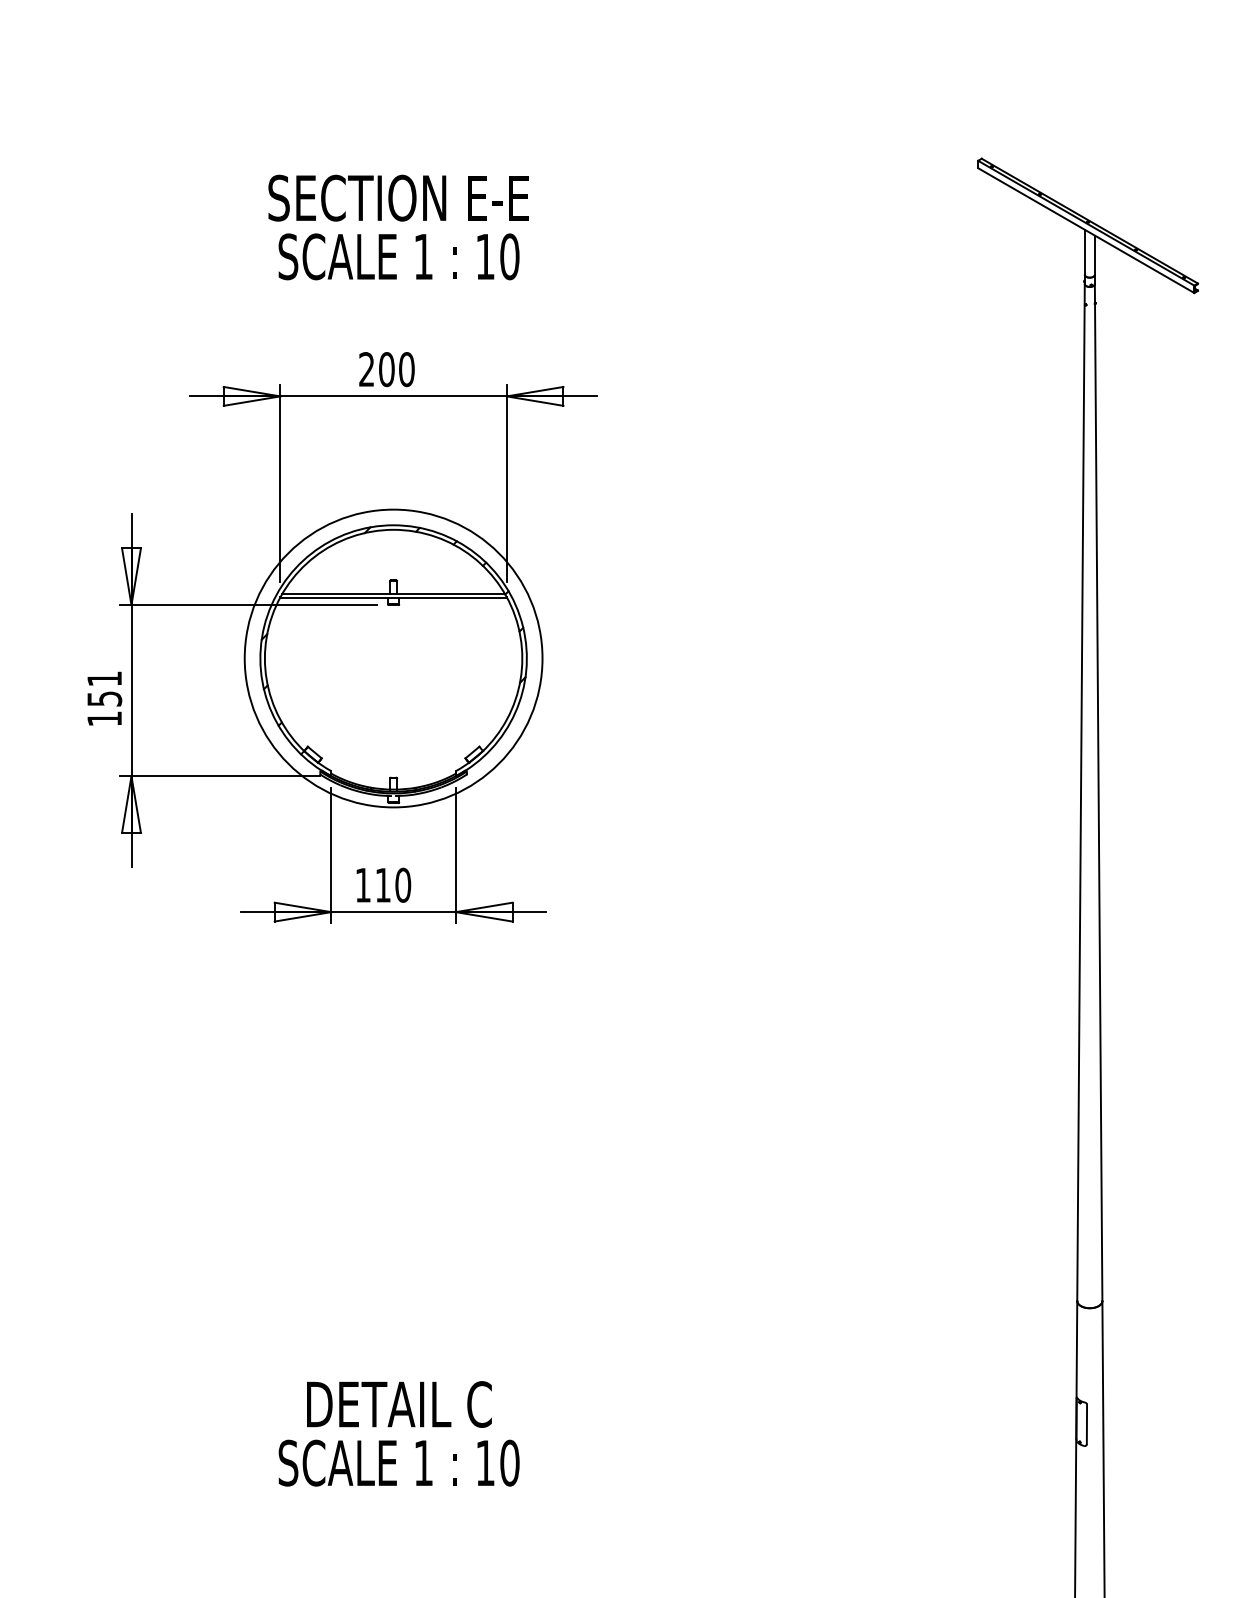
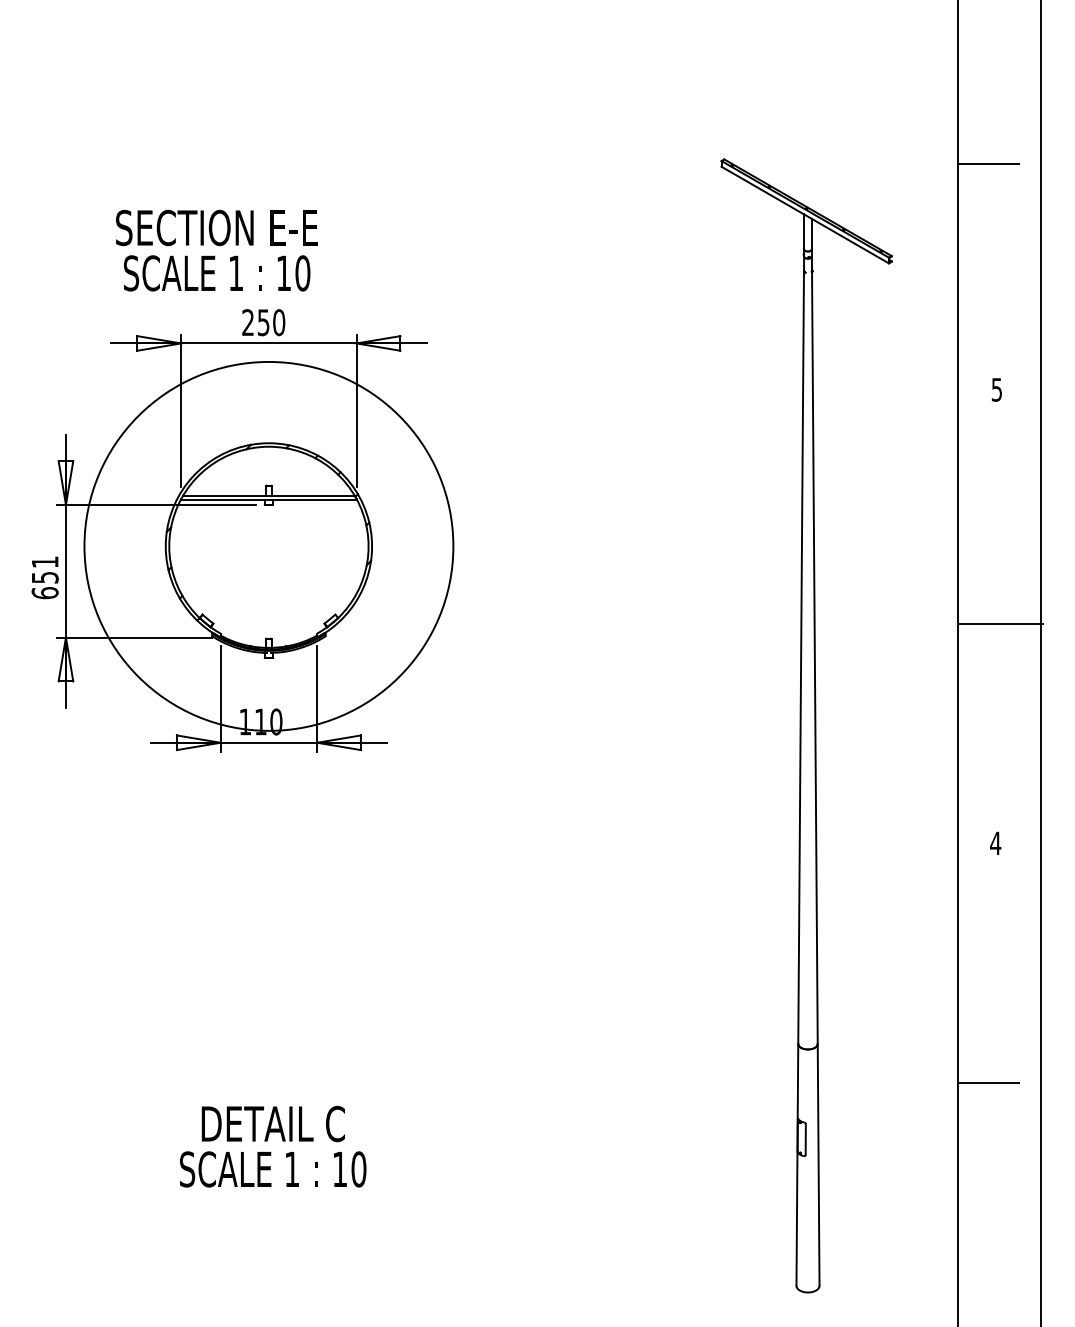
text: (398, 227) -> (216, 250), moved
text: (386, 369) -> (263, 322), 200 -> 250
circle: (393, 658) -> (268, 546), size x1.6
text: (103, 719) -> (44, 593), 151 -> 651

